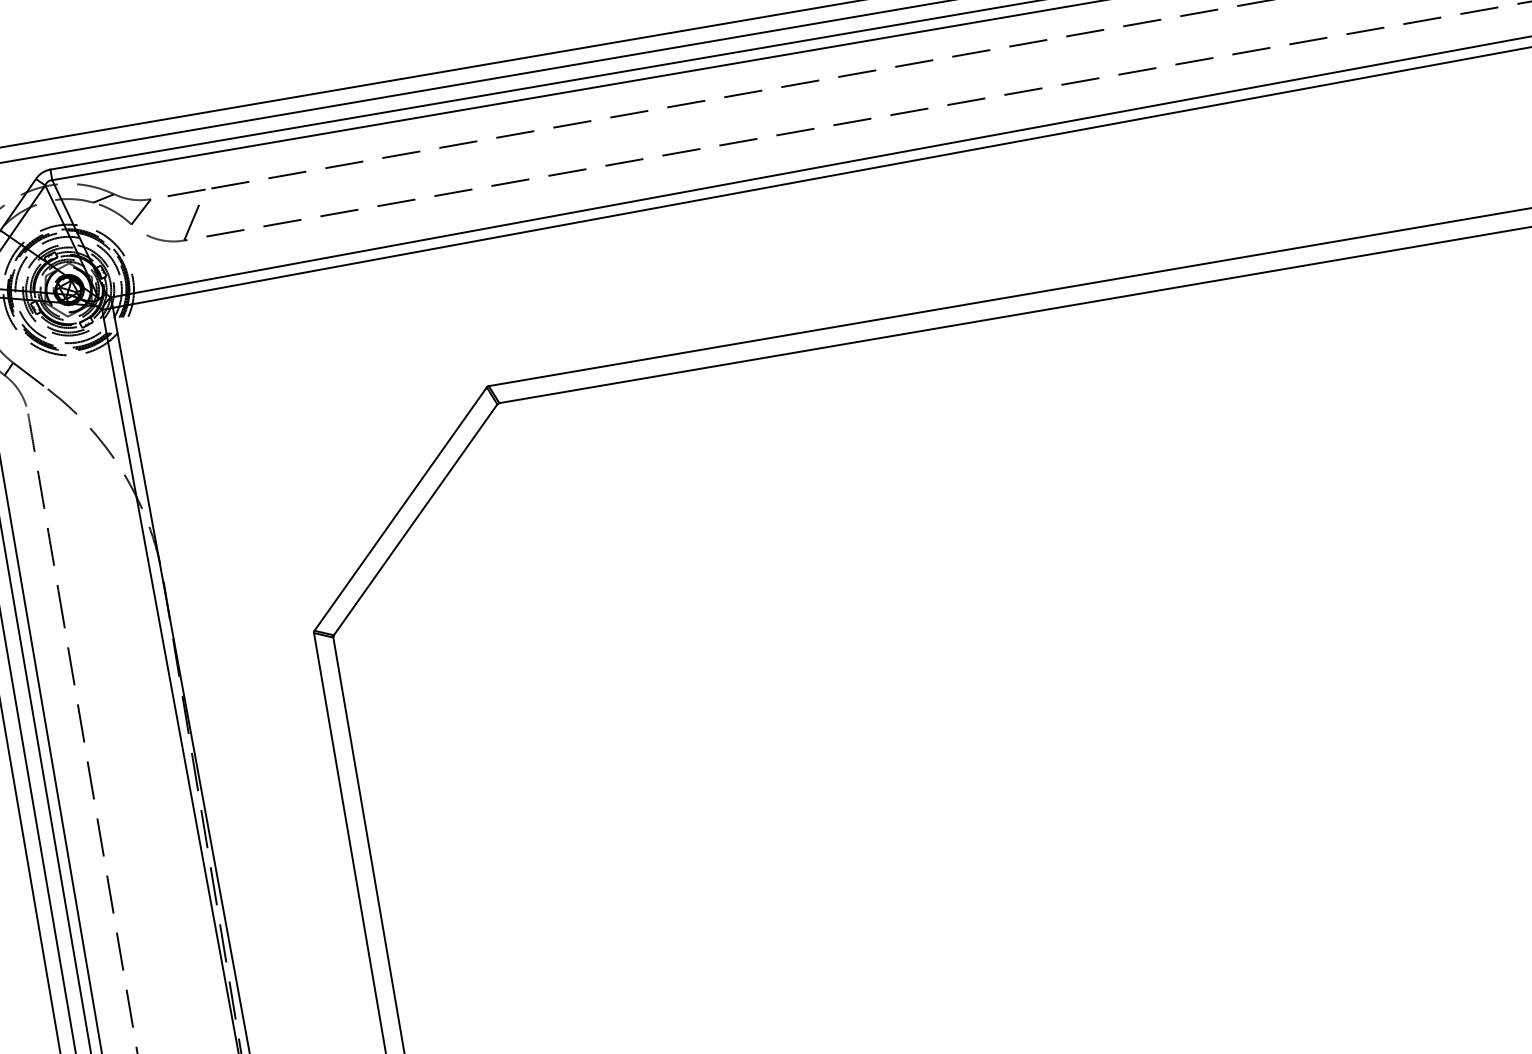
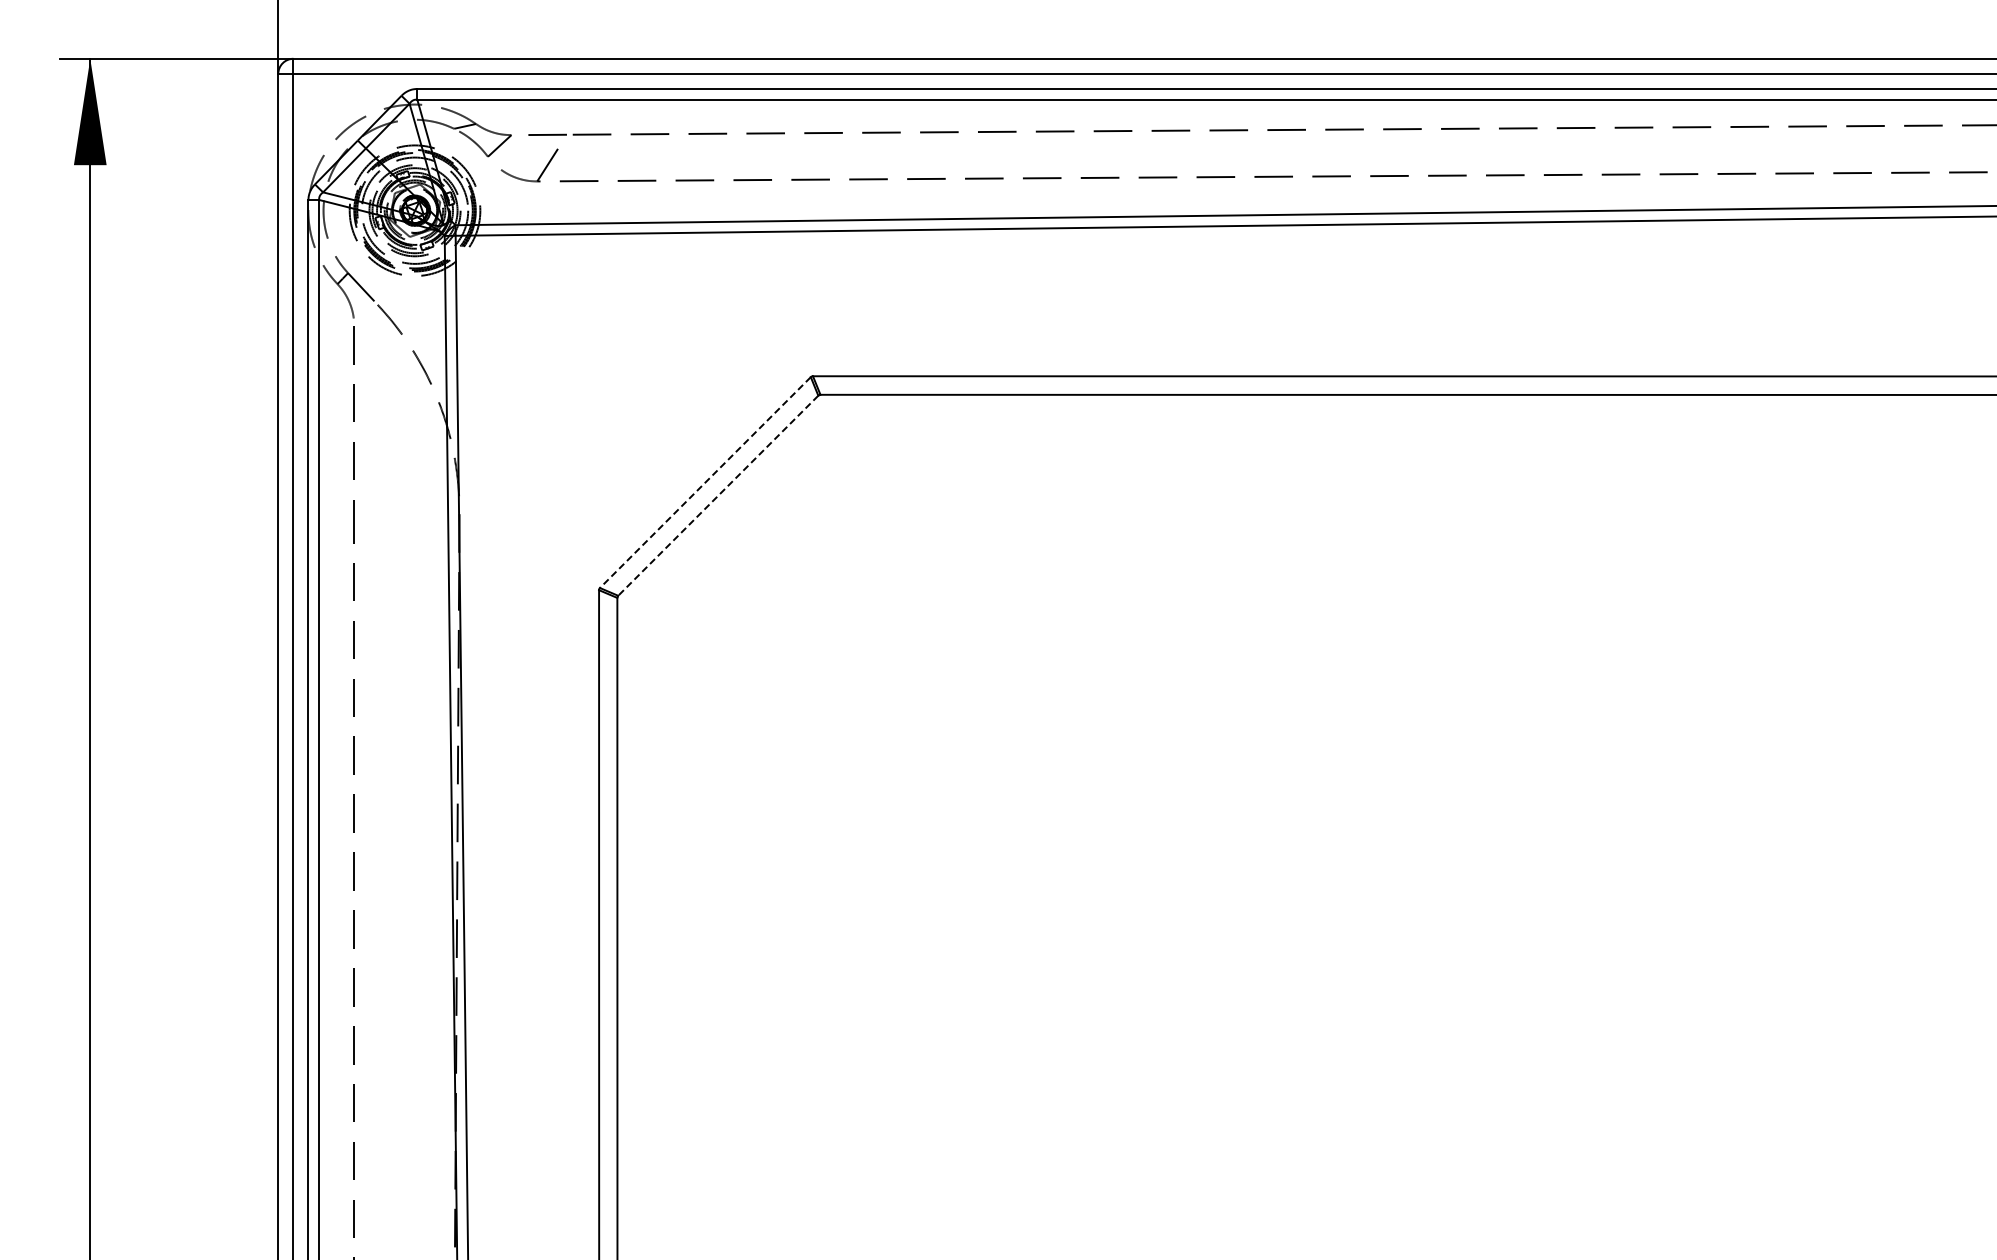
line: (400, 508) -> (705, 482), solid -> dashed
line: (414, 520) -> (717, 496), solid -> dashed

